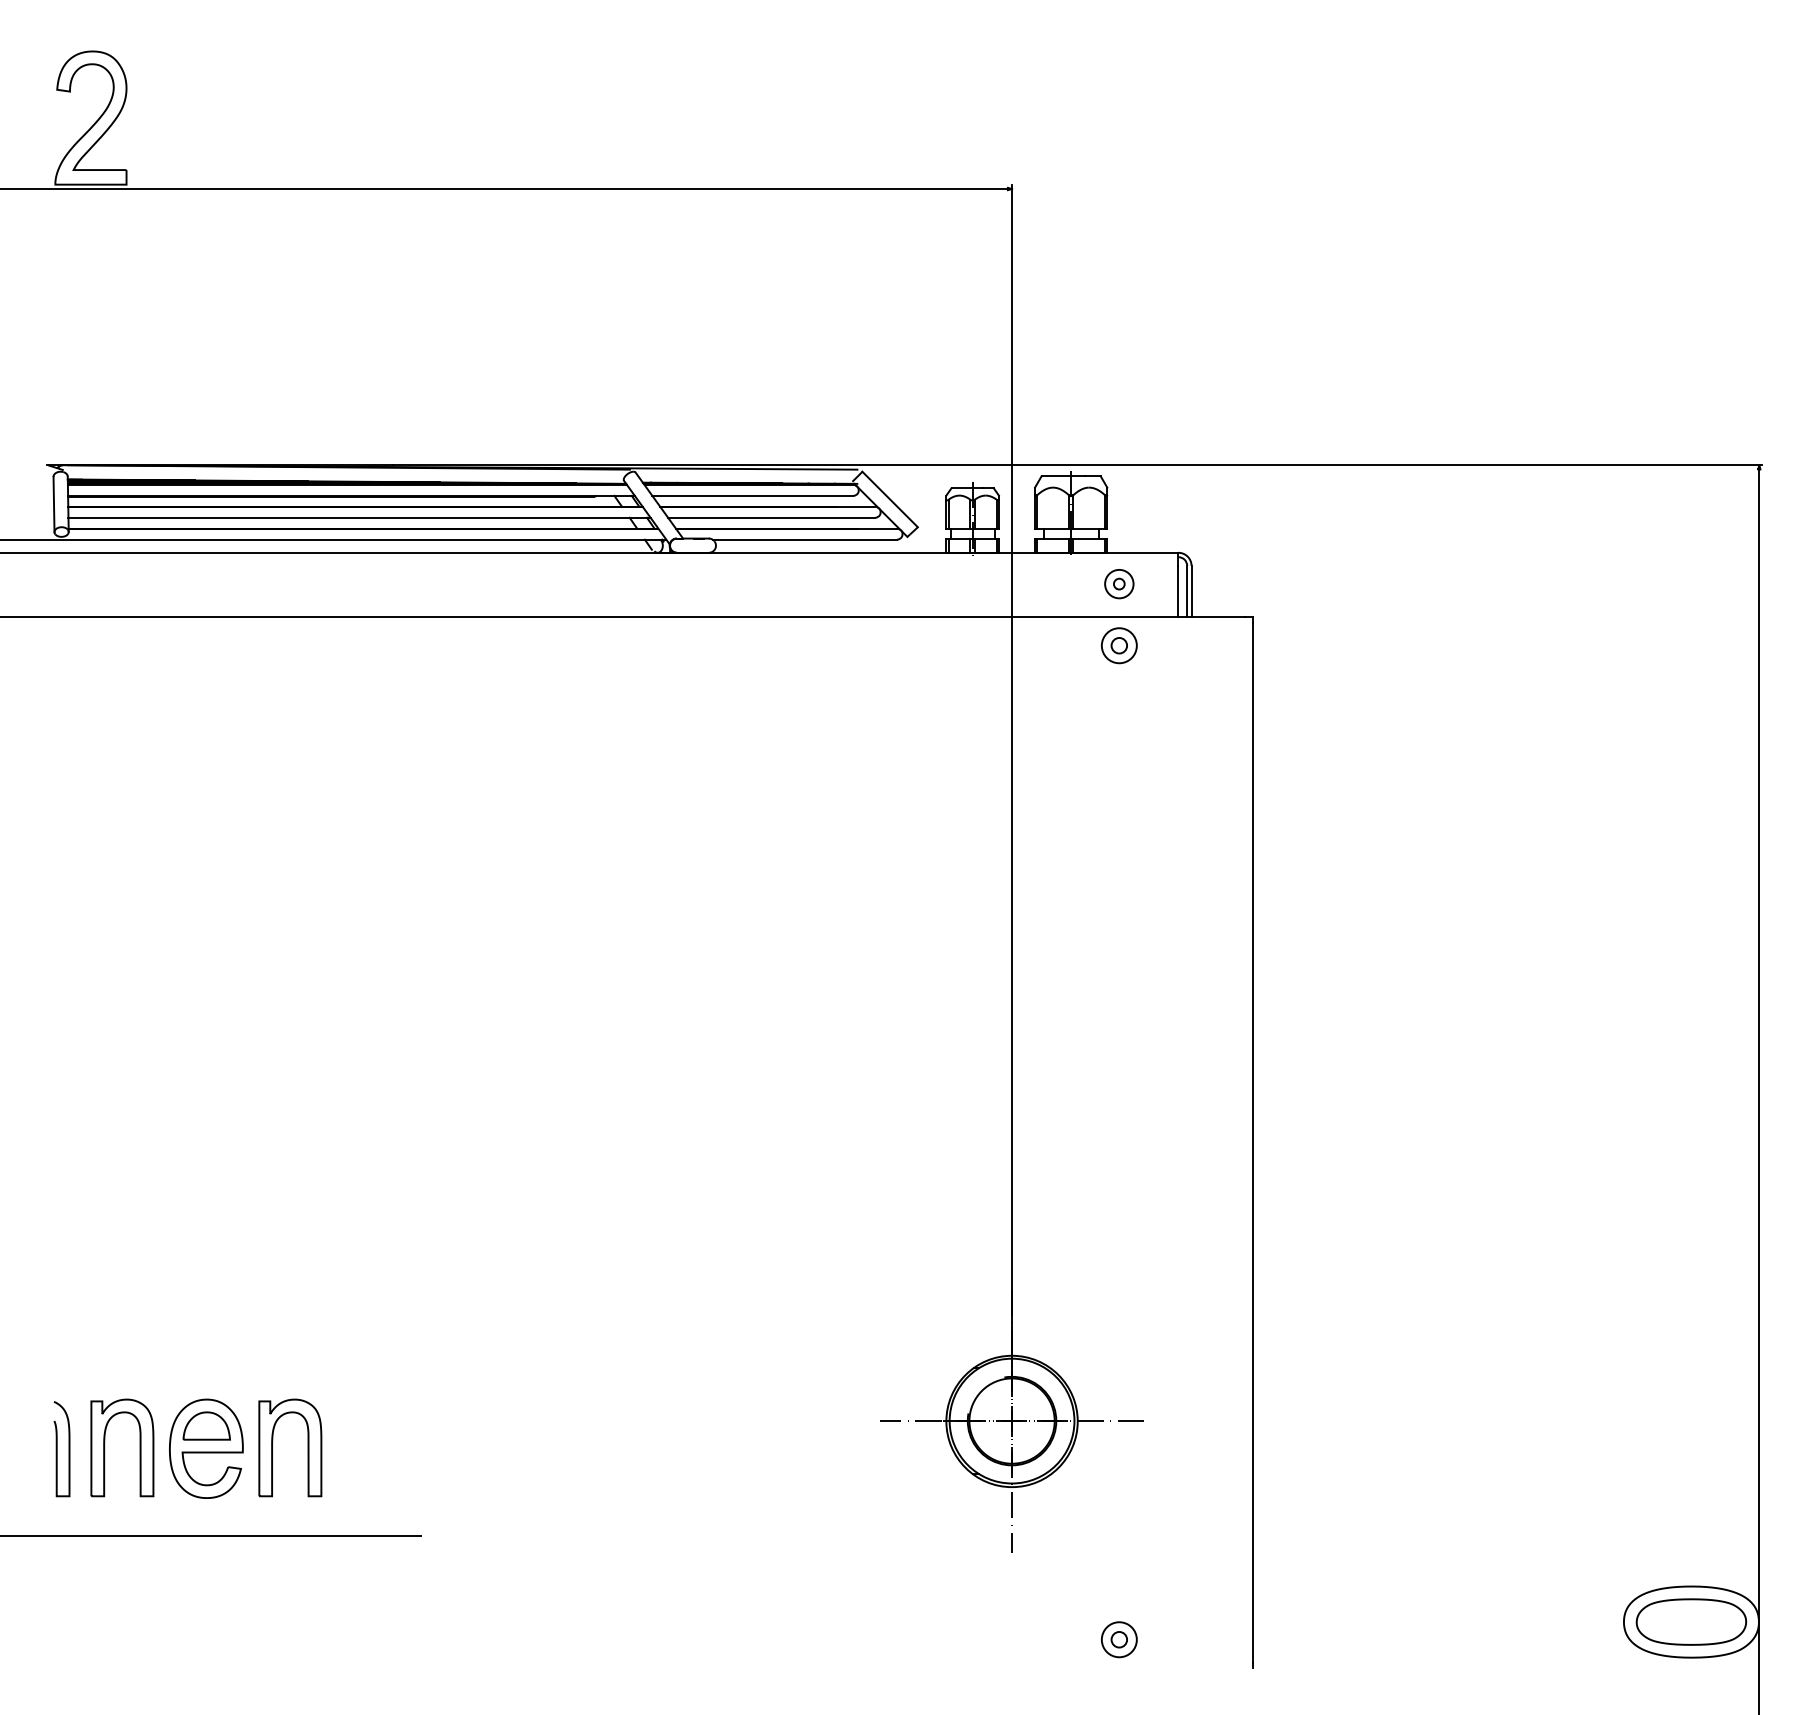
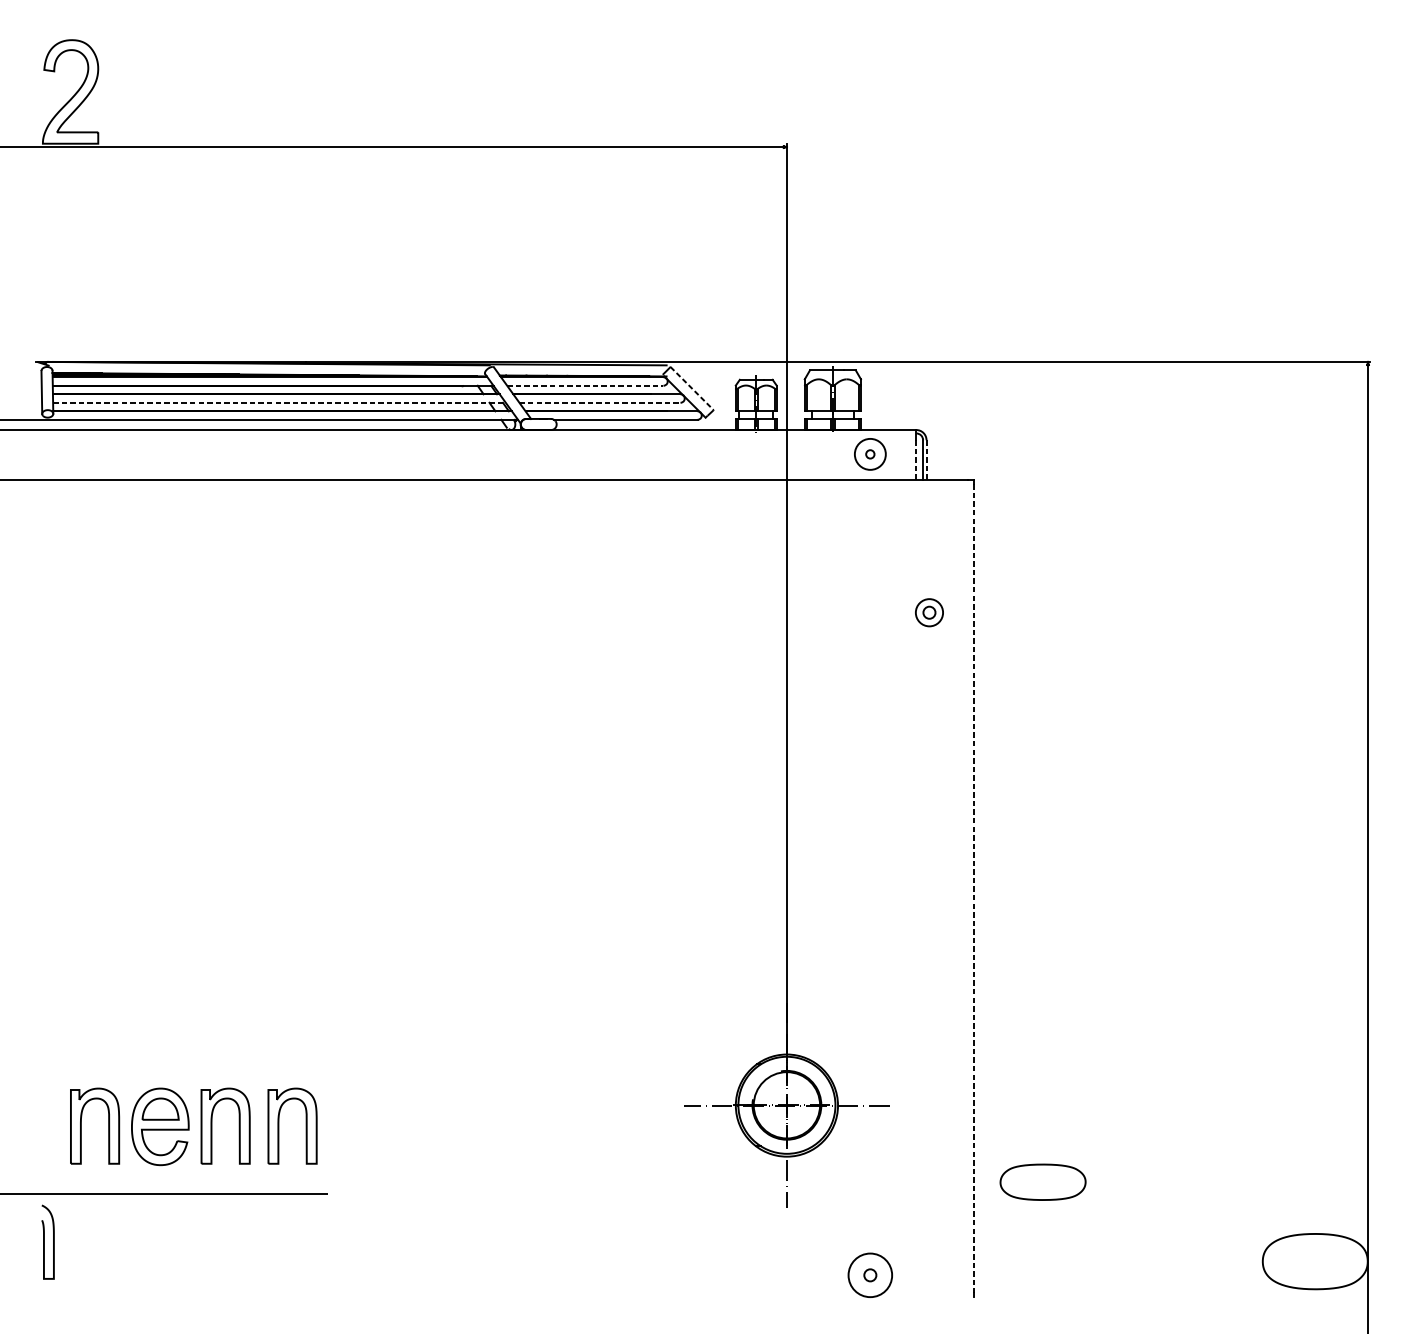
line: (753, 495) -> (585, 385), solid -> dashed
line: (890, 499) -> (692, 388), solid -> dashed
line: (360, 517) -> (280, 402), solid -> dashed
line: (771, 517) -> (599, 402), solid -> dashed
circle: (1119, 583) -> (870, 453), size x1.4
line: (1178, 591) -> (916, 460), solid -> dashed
line: (1191, 591) -> (926, 460), solid -> dashed
part: (1119, 645) -> (929, 612), moved
line: (1252, 1142) -> (973, 888), solid -> dashed
part: (359, 1447) -> (279, 1125), added
curve: (57, 1449) -> (44, 1242), moved
part: (1691, 1621) -> (1043, 1181), moved
circle: (1118, 1639) -> (869, 1275), size x1.6

